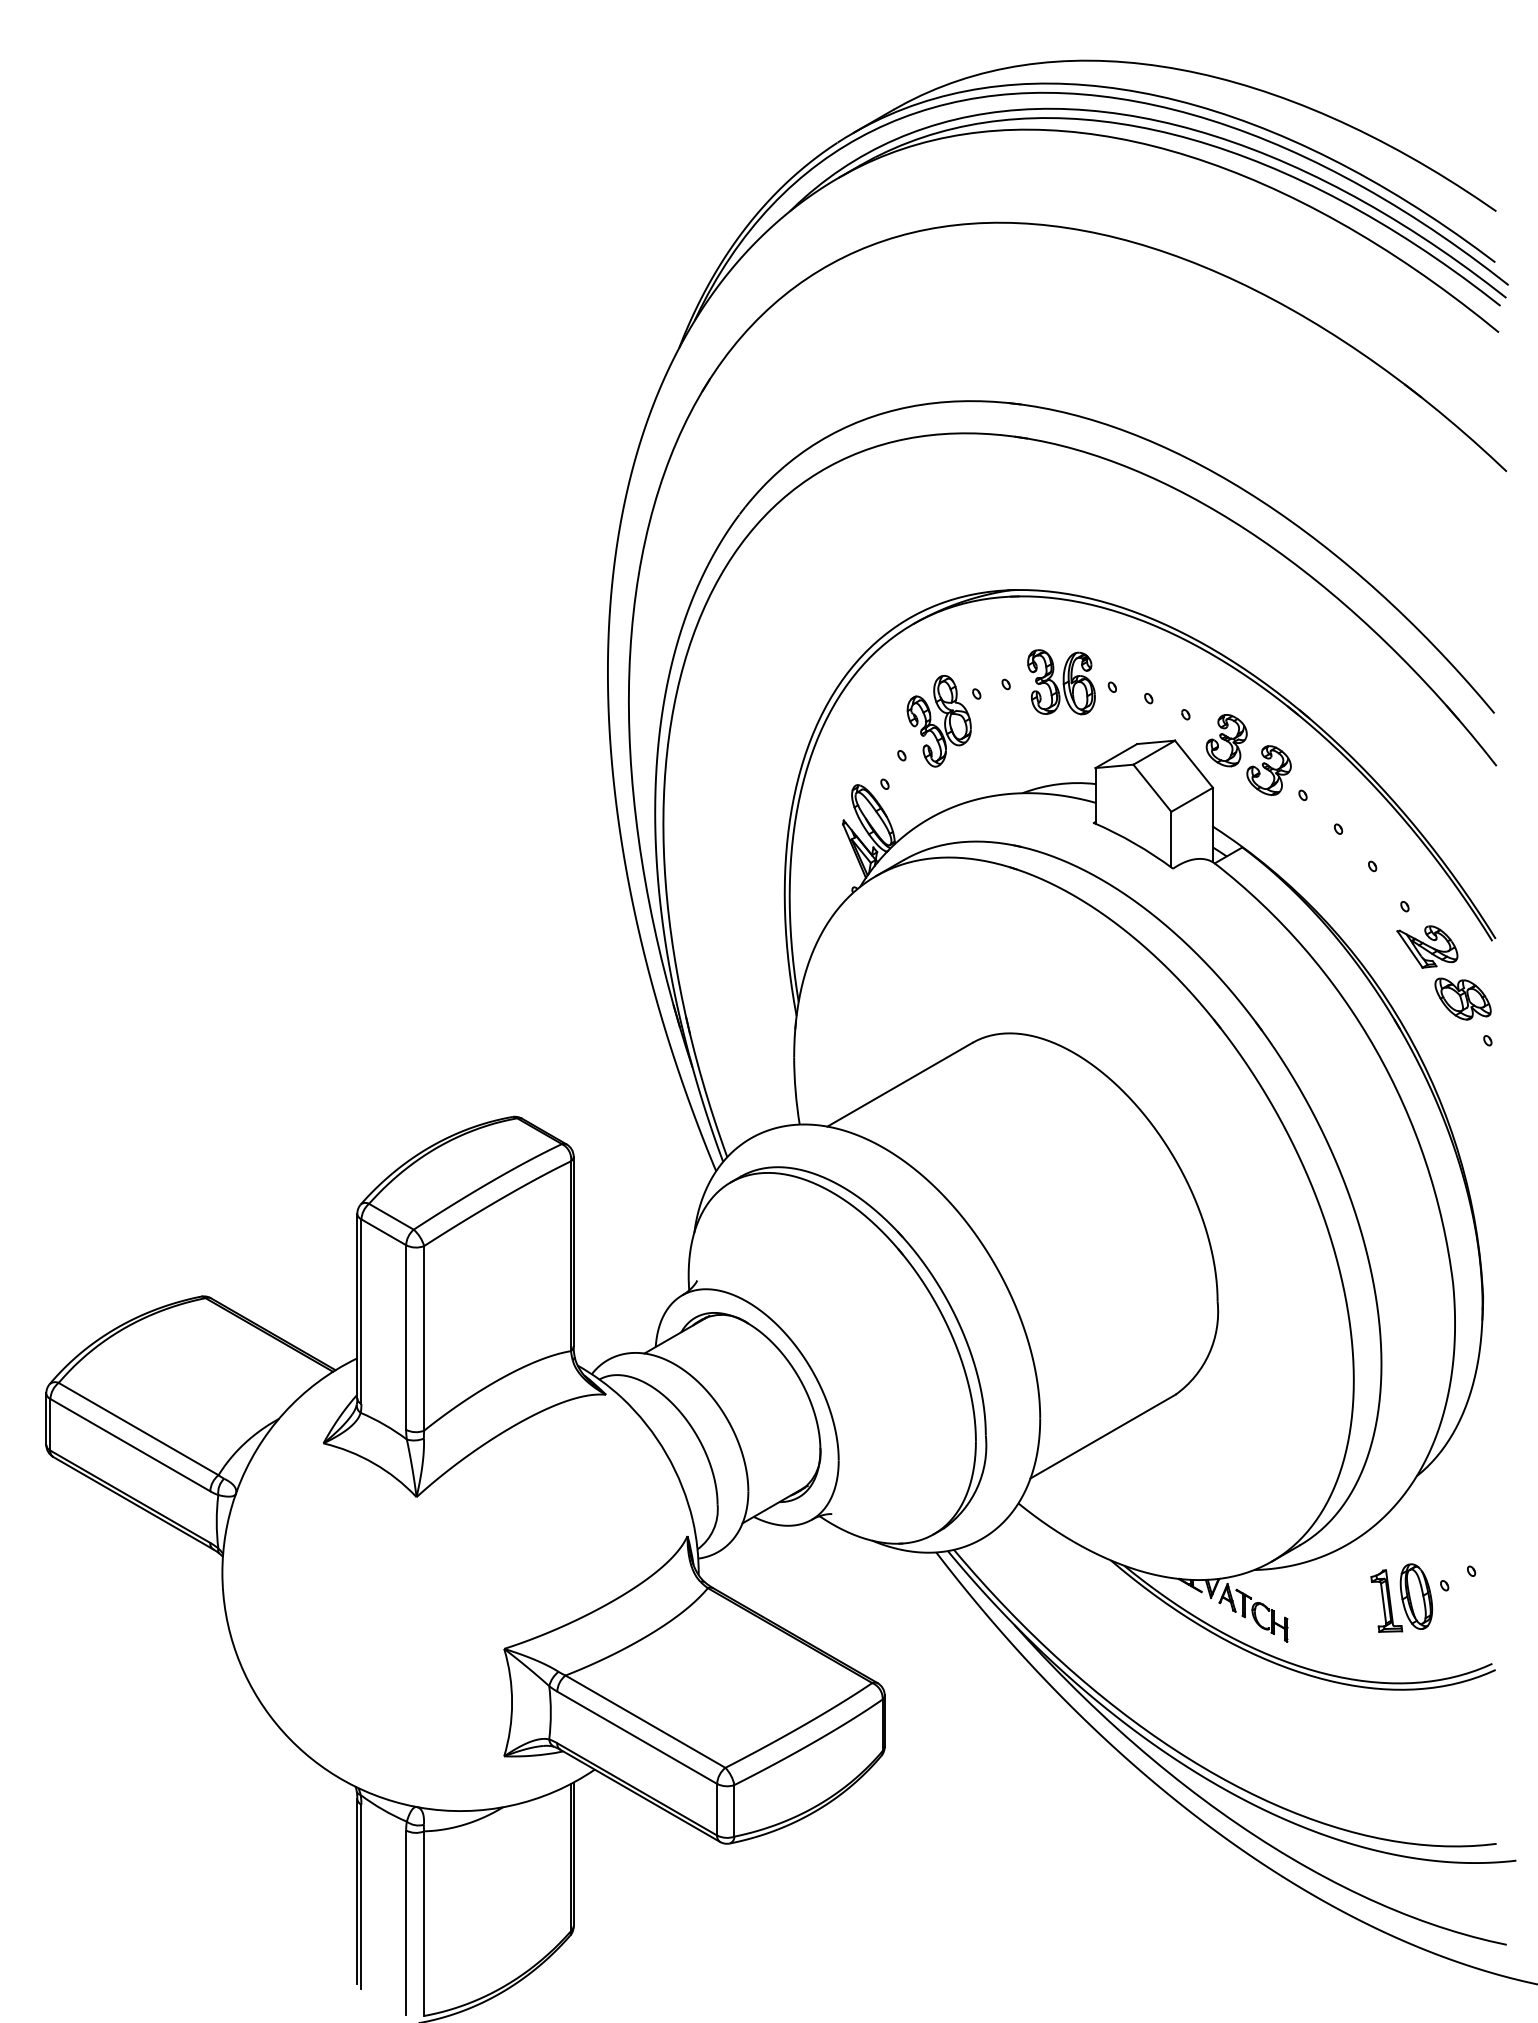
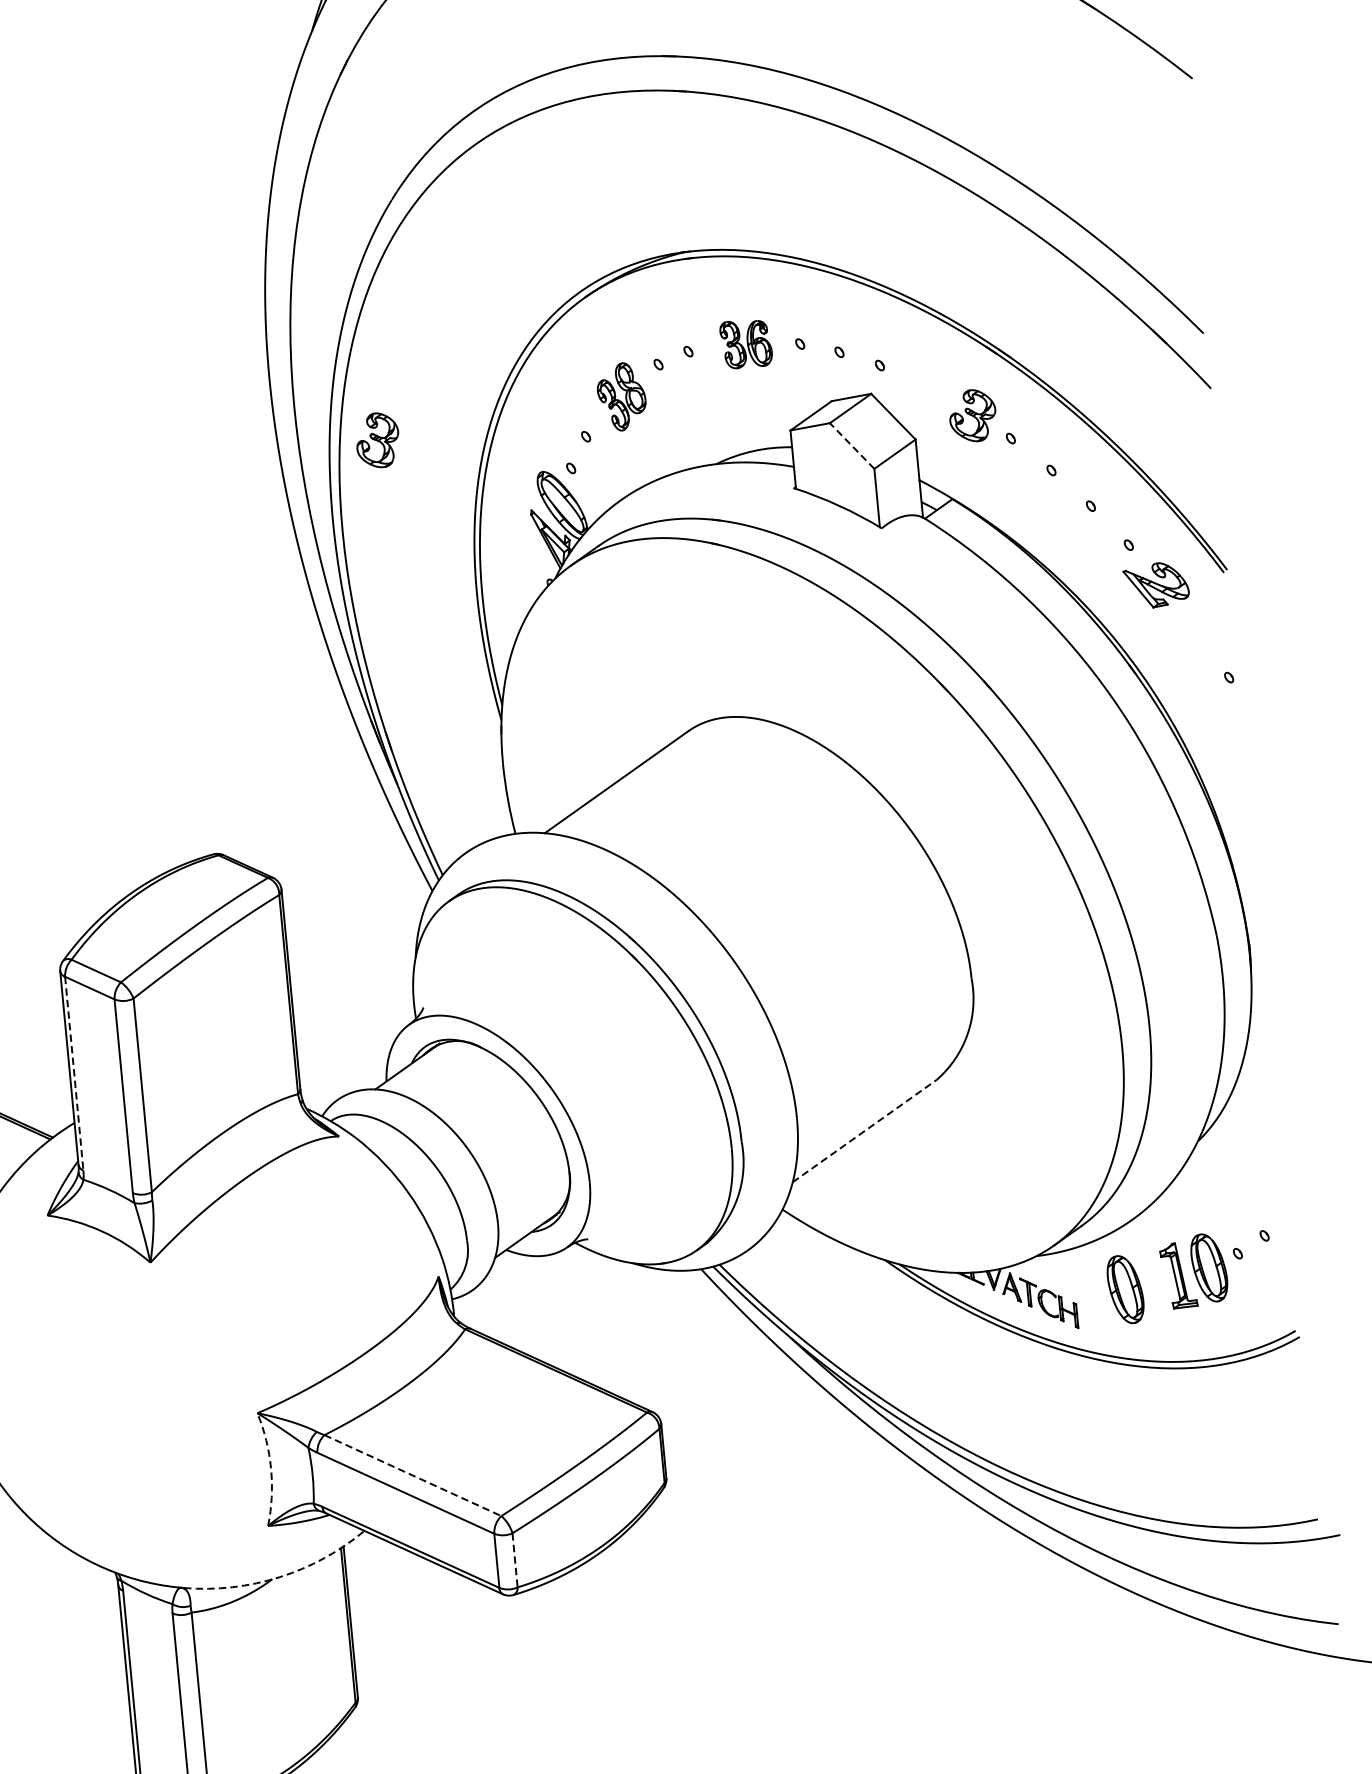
part: (1061, 682) -> (746, 344), size x0.7
part: (938, 721) -> (621, 397), size x0.7
part: (1226, 740) -> (377, 440), moved
line: (1152, 787) -> (852, 445), solid -> dashed
part: (1462, 998) -> (1198, 635), removed
line: (361, 1312) -> (74, 1074), solid -> dashed
line: (1103, 1436) -> (865, 1130), solid -> dashed
part: (1335, 1609) -> (1125, 1289), added
arc: (512, 1702) -> (271, 1468), solid -> dashed
line: (645, 1721) -> (412, 1475), solid -> dashed
arc: (510, 1805) -> (279, 1576), solid -> dashed
line: (734, 1810) -> (515, 1559), solid -> dashed

